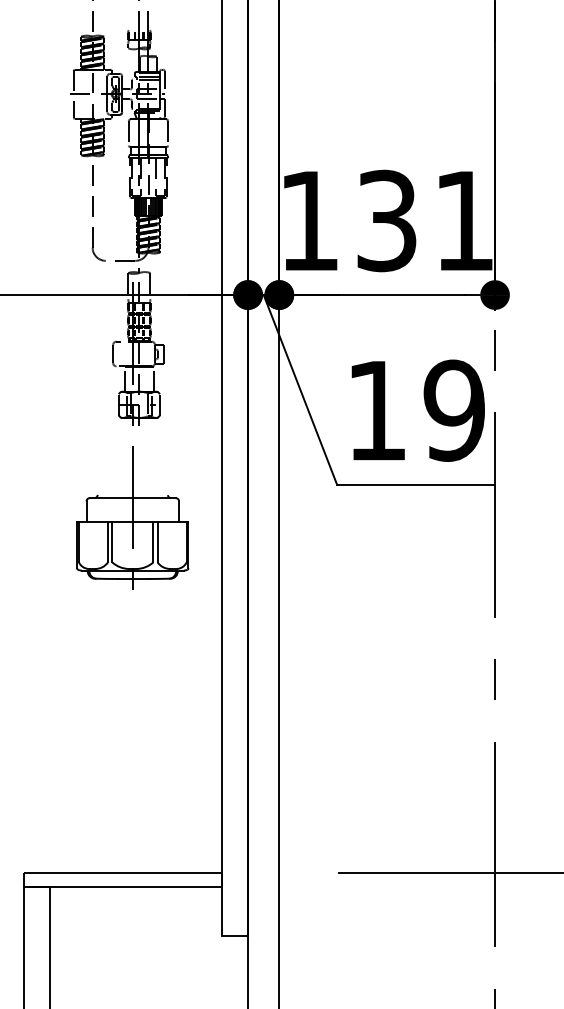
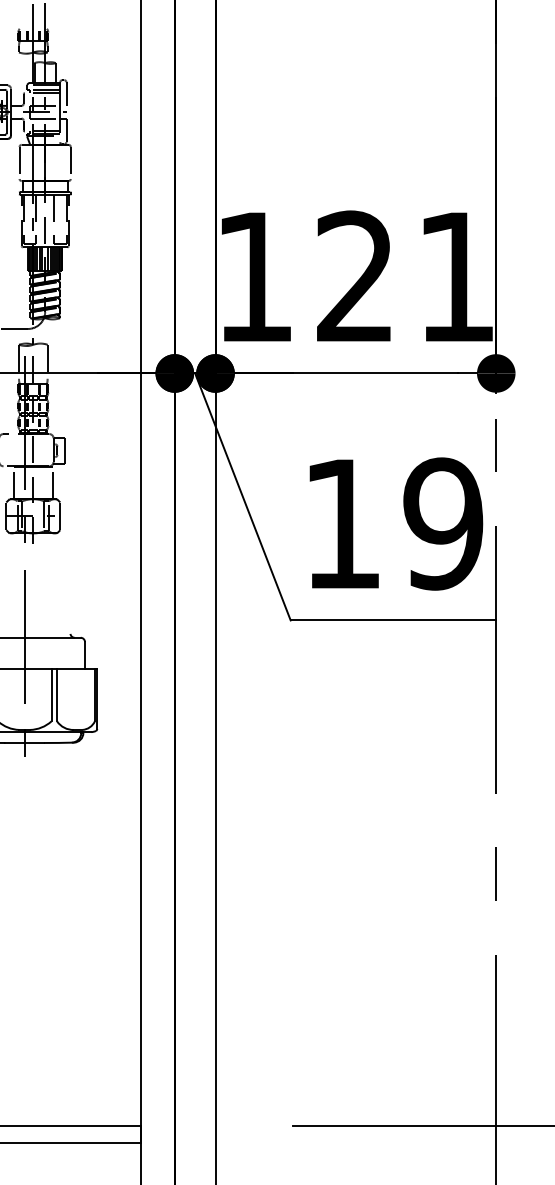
text: (386, 220) -> (354, 276), 131 -> 121

